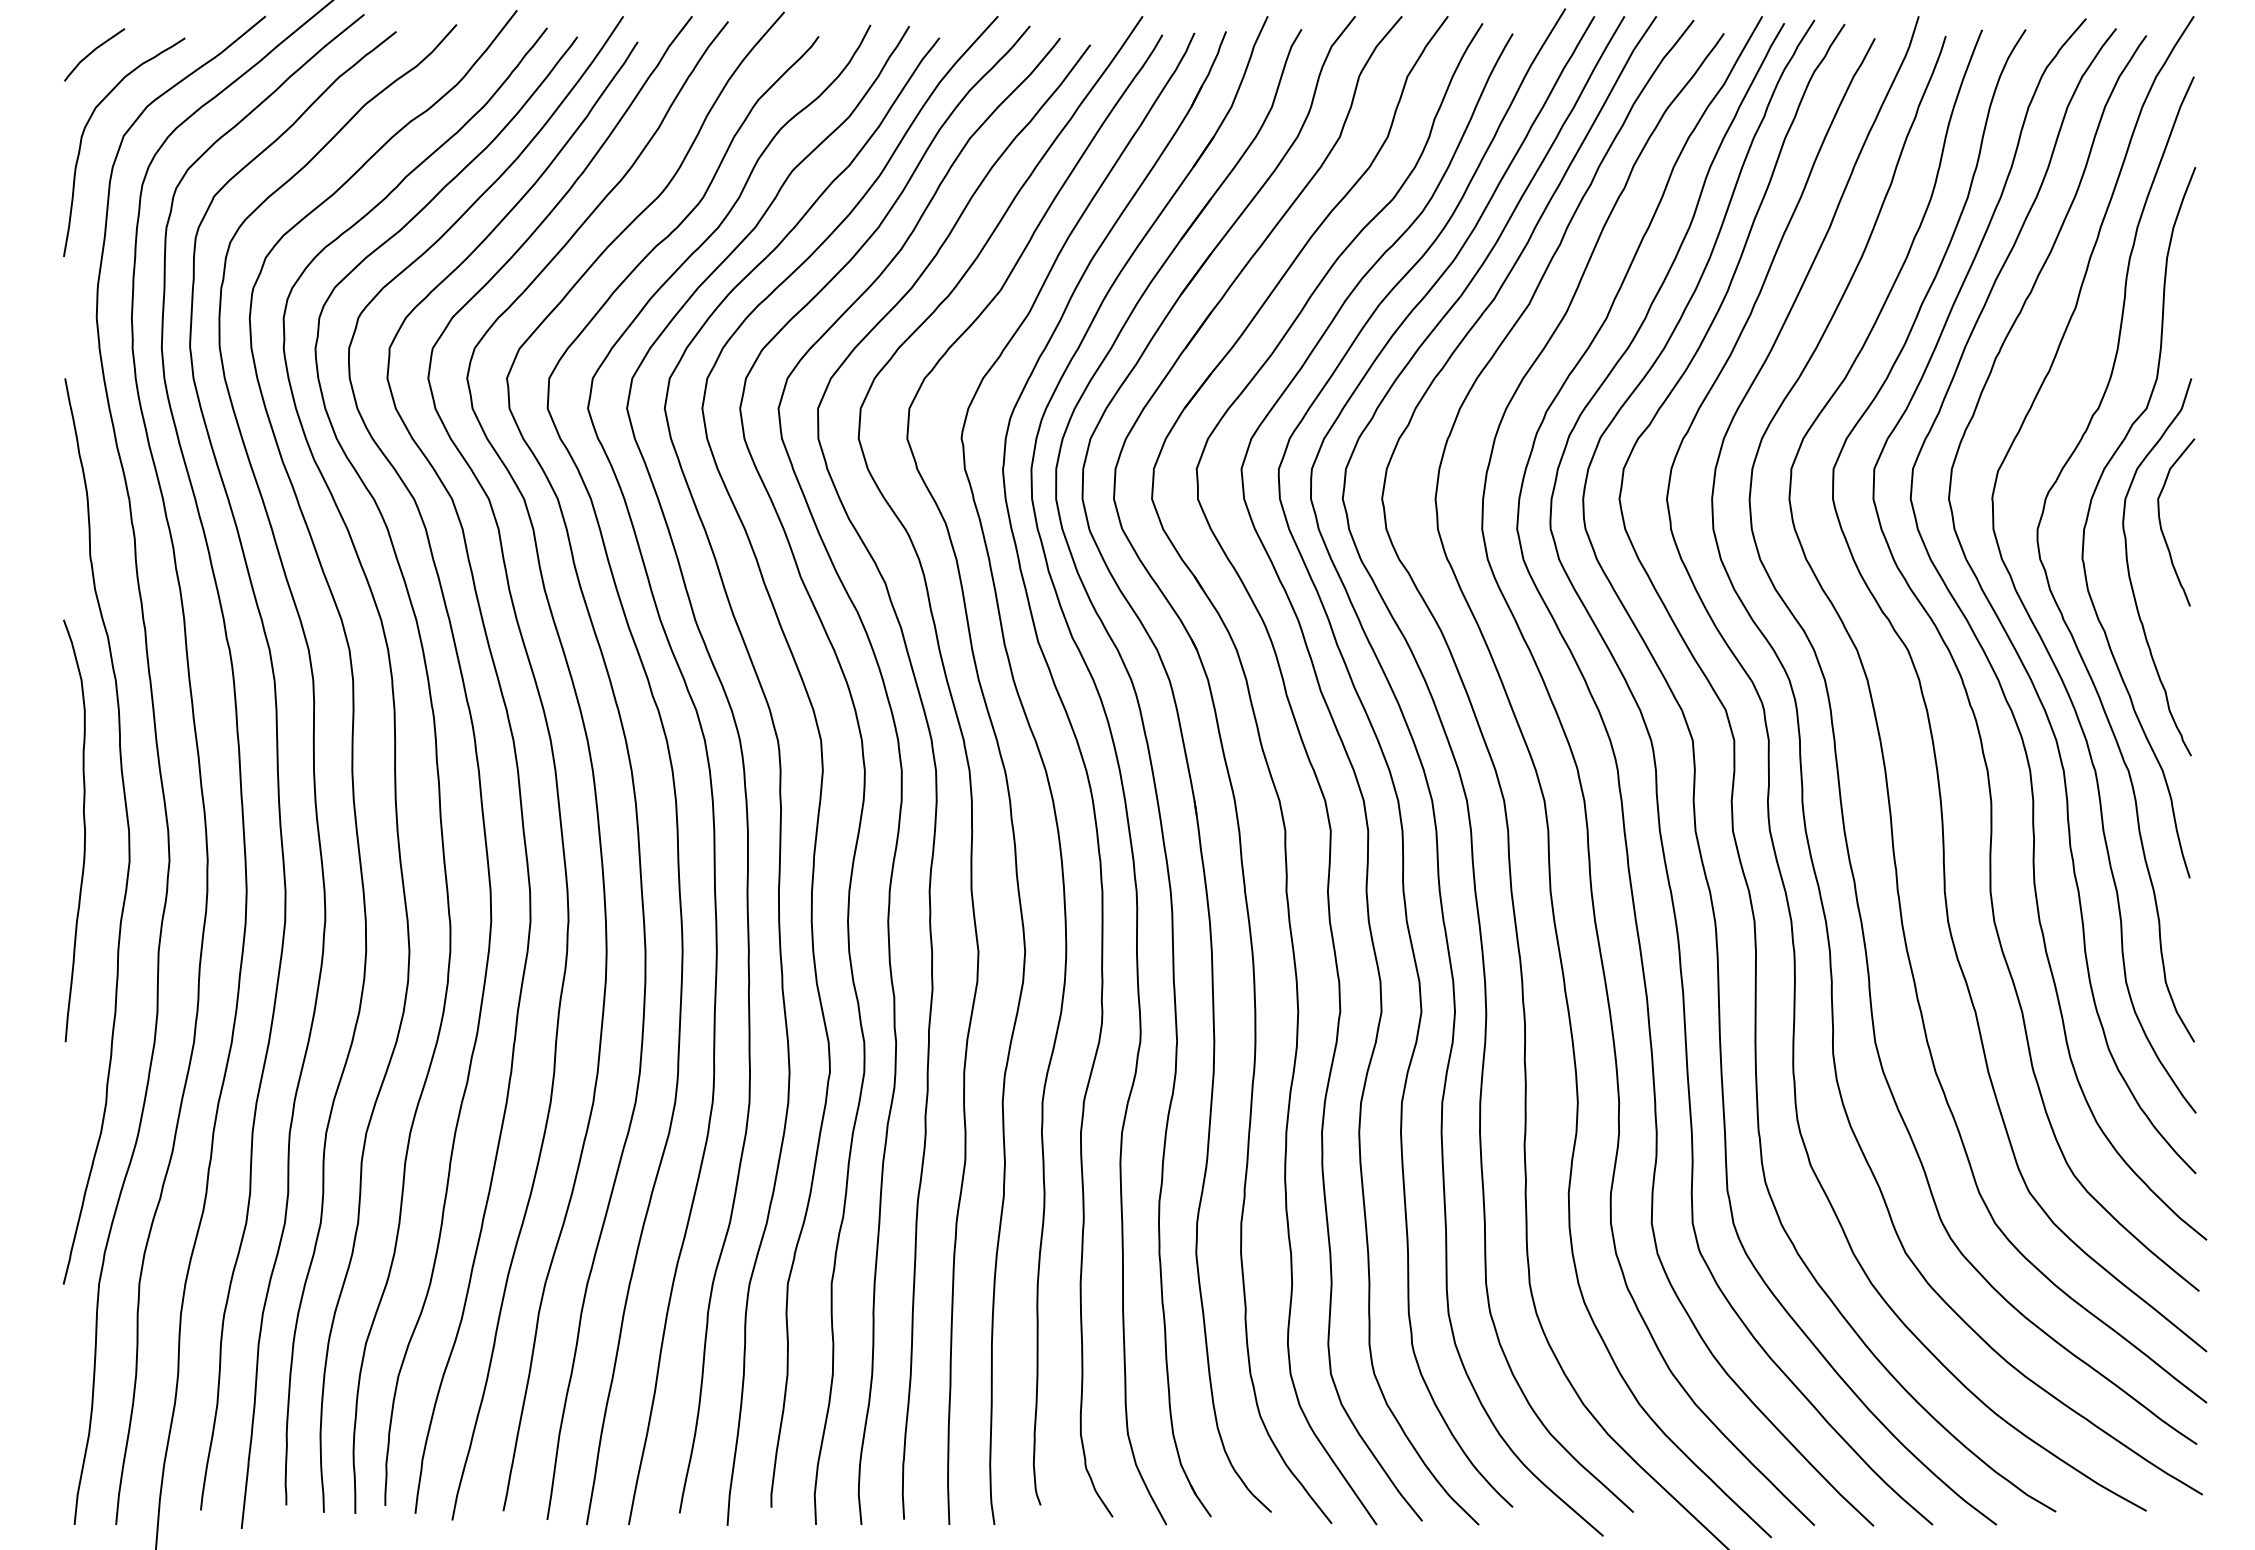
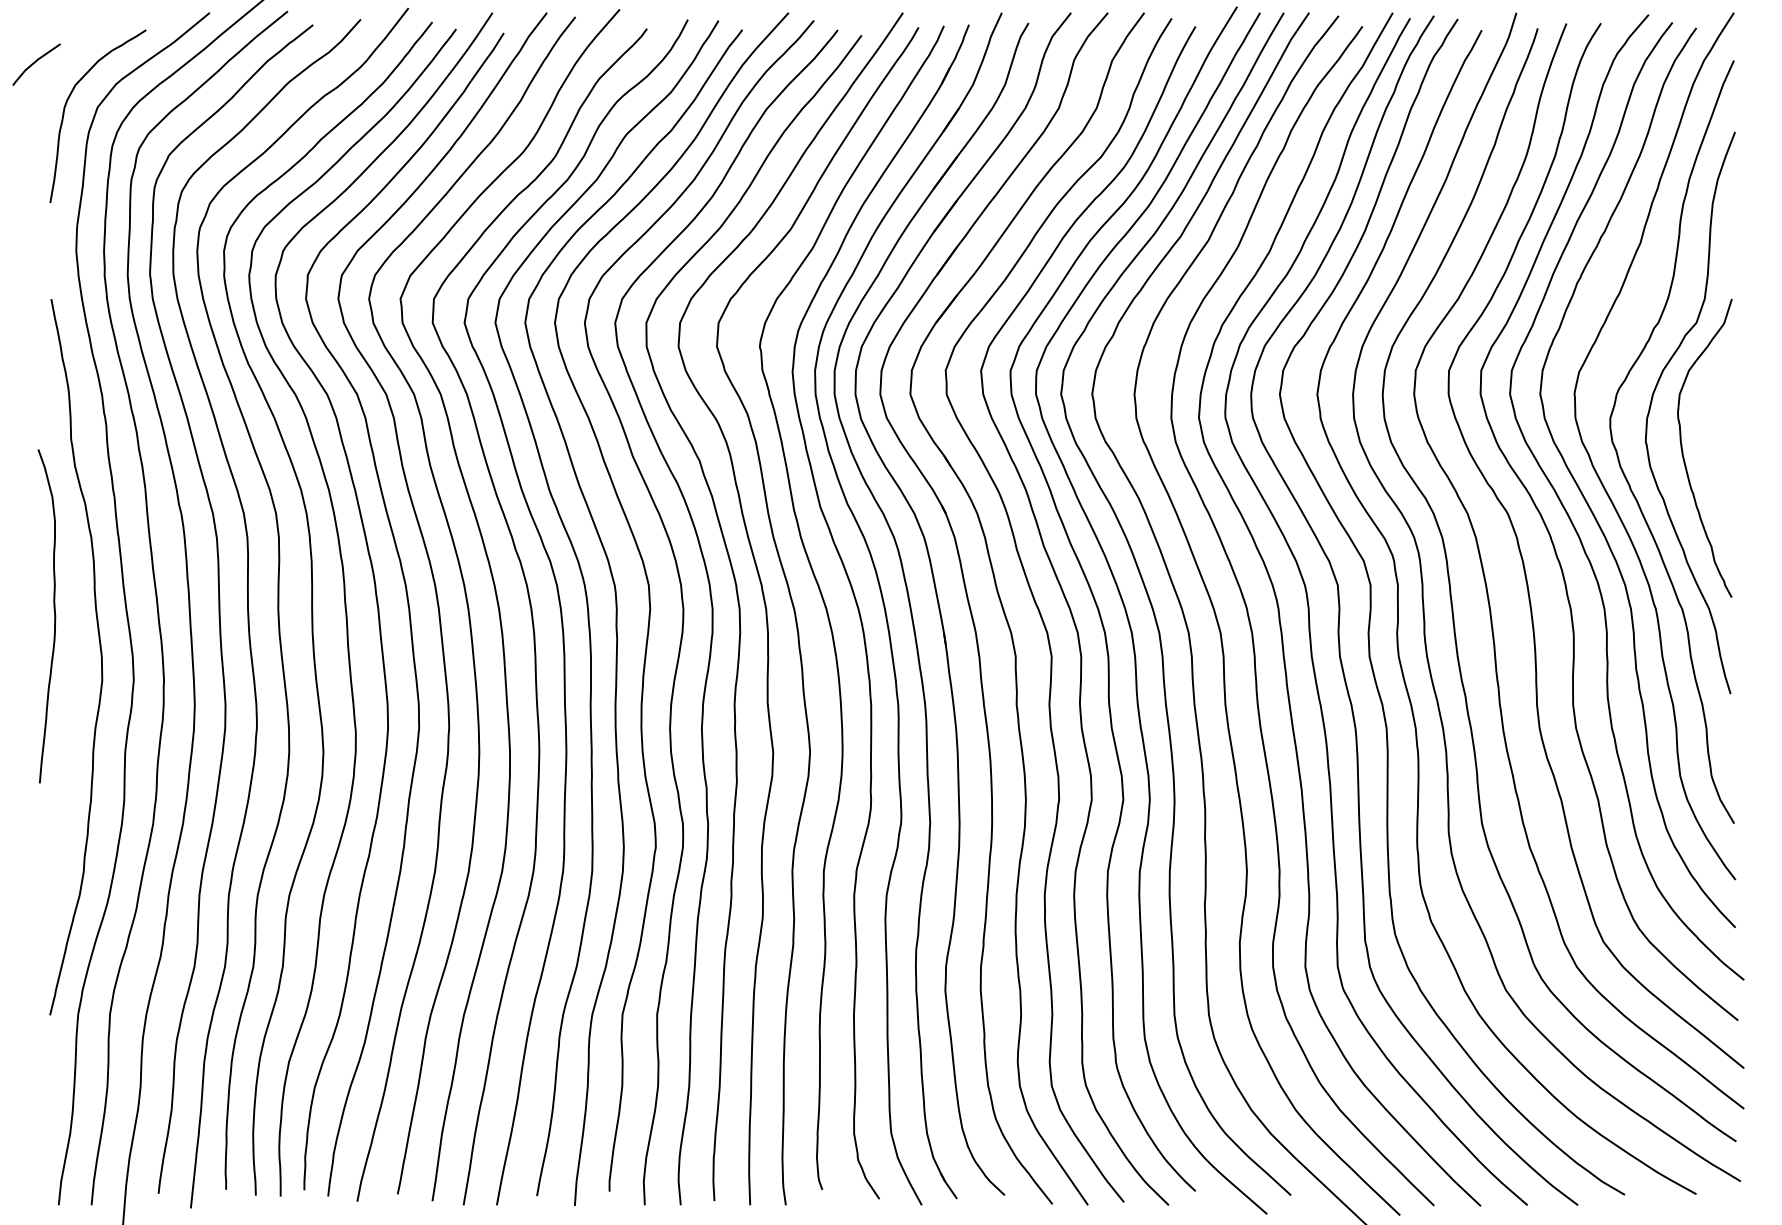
line: (93, 52) -> (35, 62), moved
curve: (2161, 523) -> (1708, 413), removed
curve: (83, 826) -> (53, 612), moved

